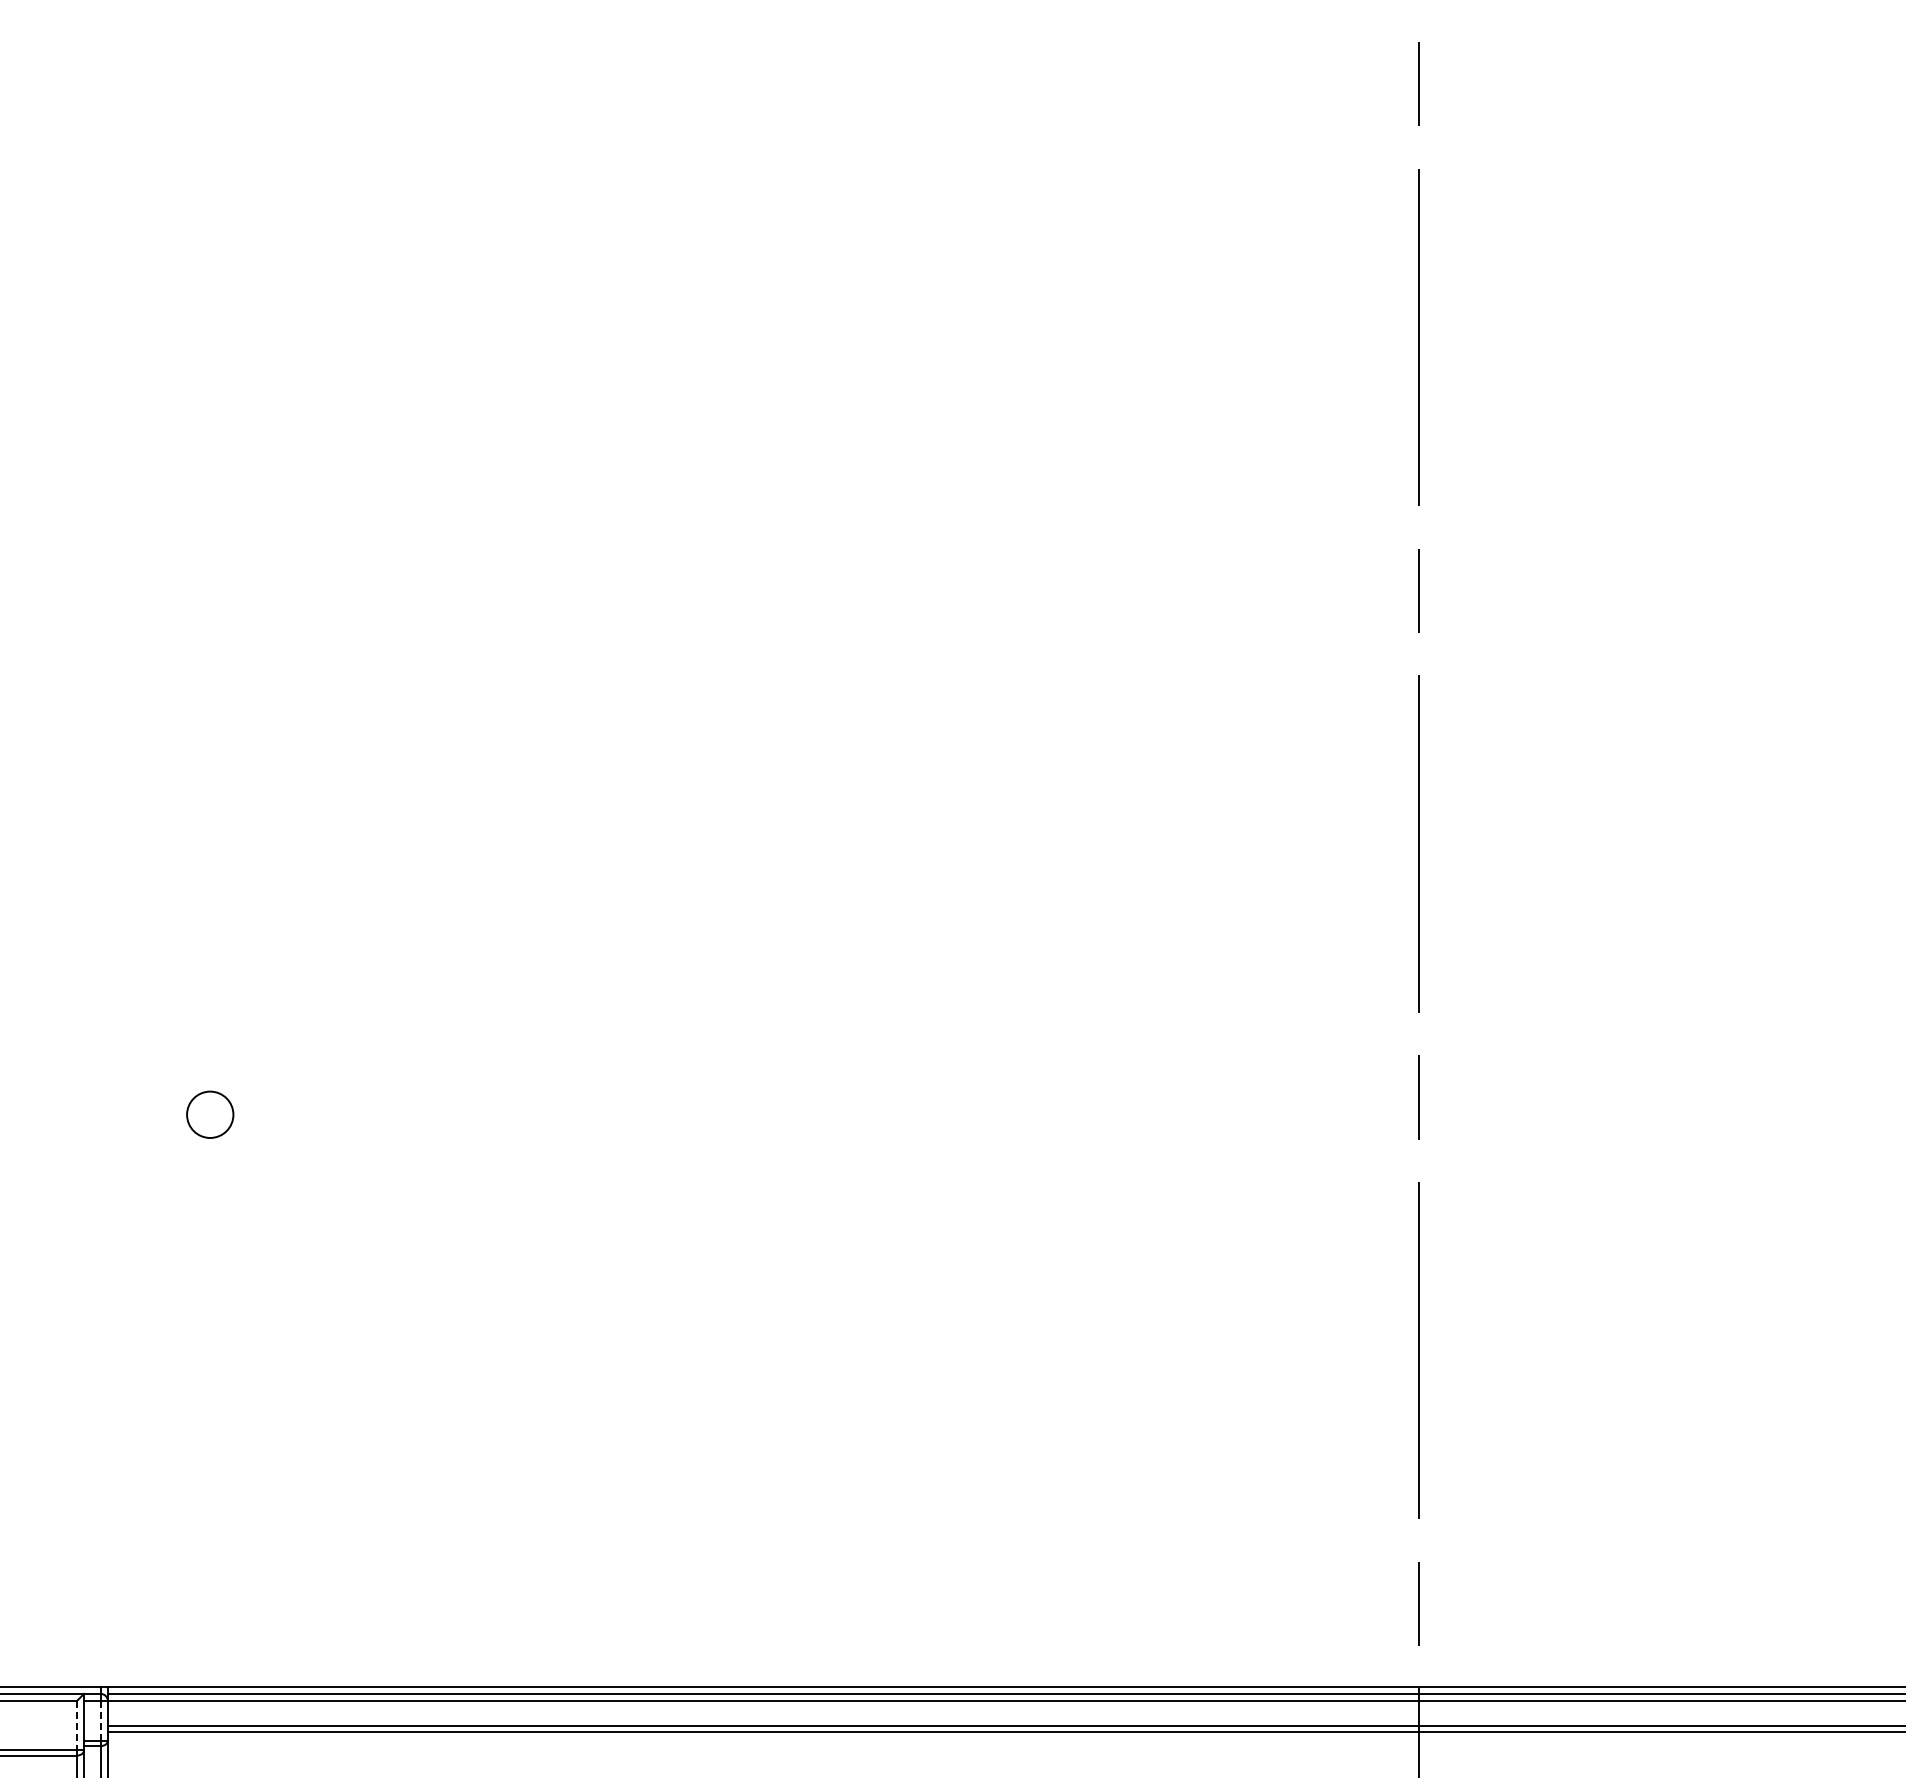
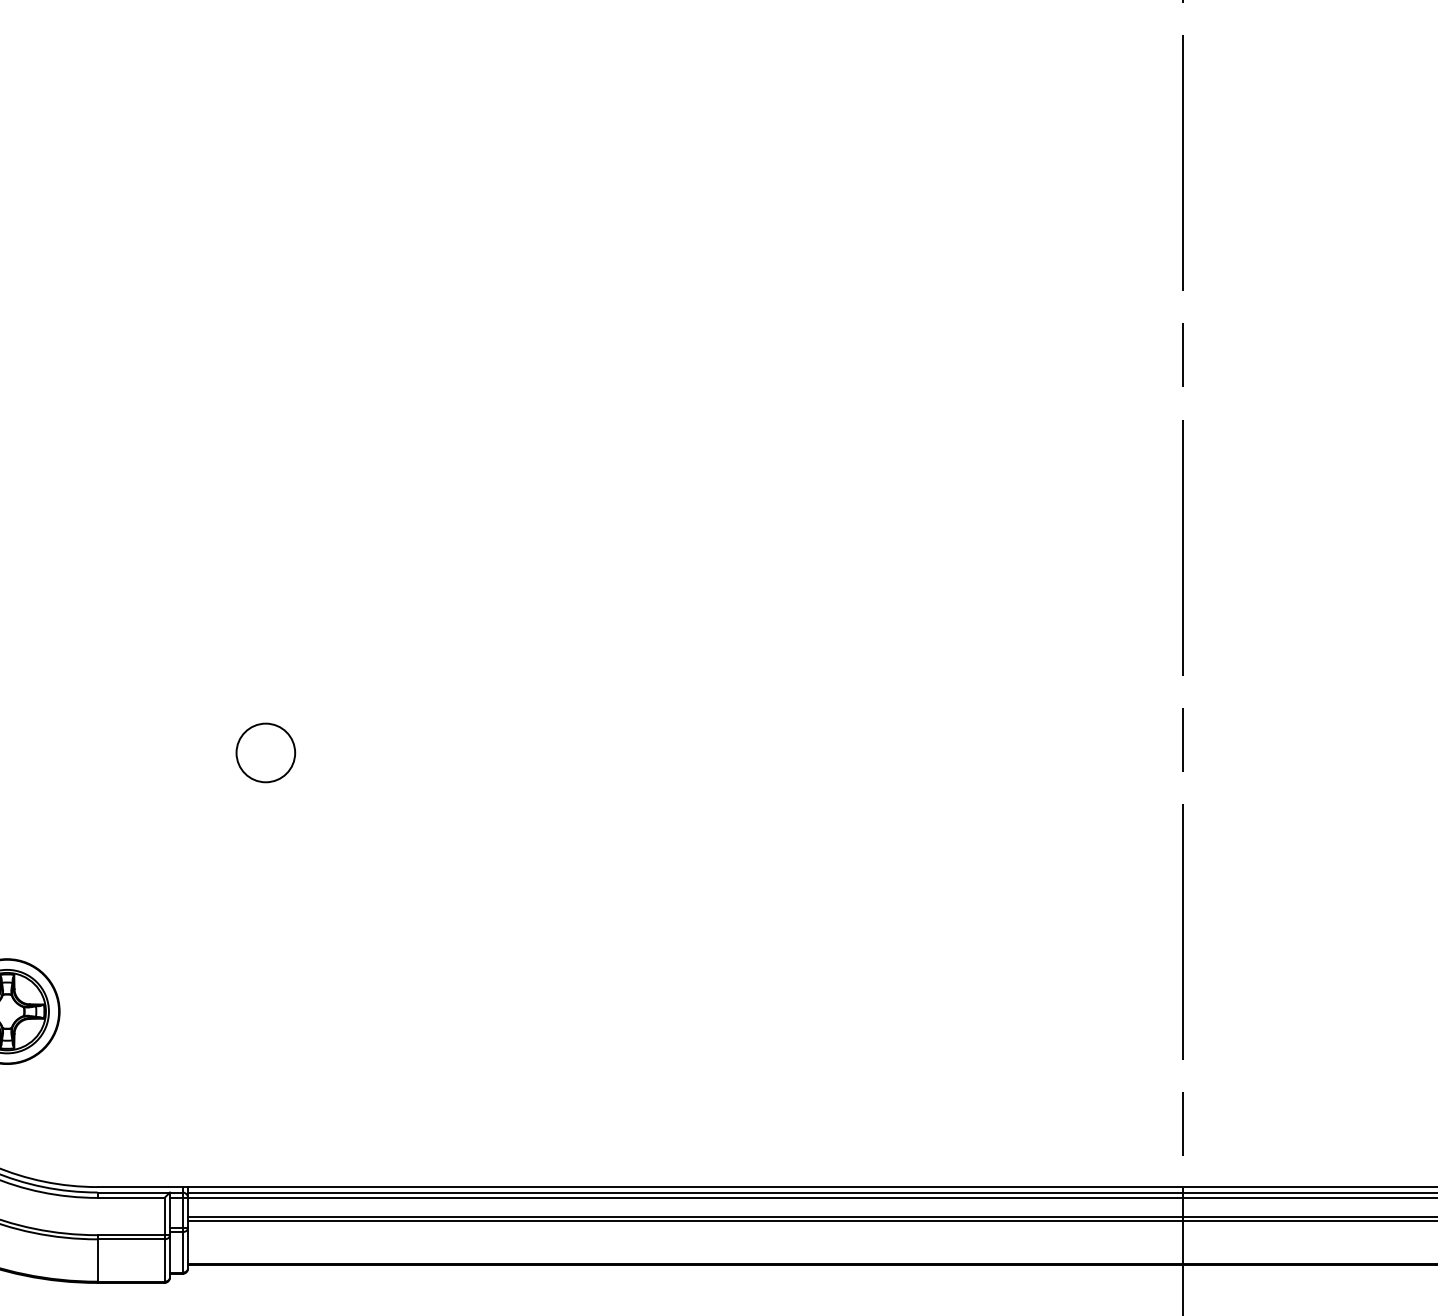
circle: (209, 1114) -> (265, 752), size x1.67
line: (100, 1720) -> (182, 1212), dashed -> solid
line: (76, 1725) -> (164, 1216), dashed -> solid

